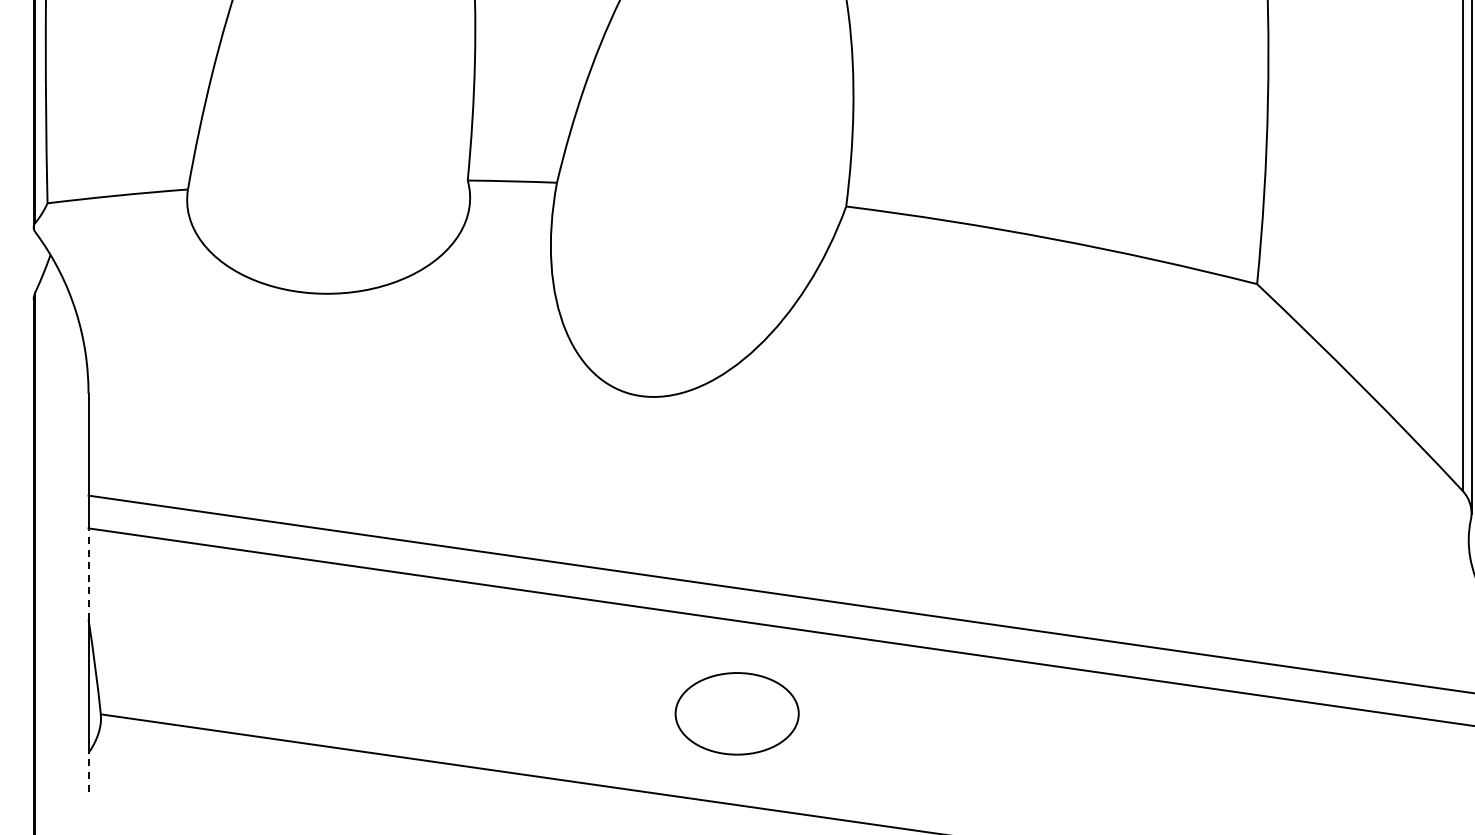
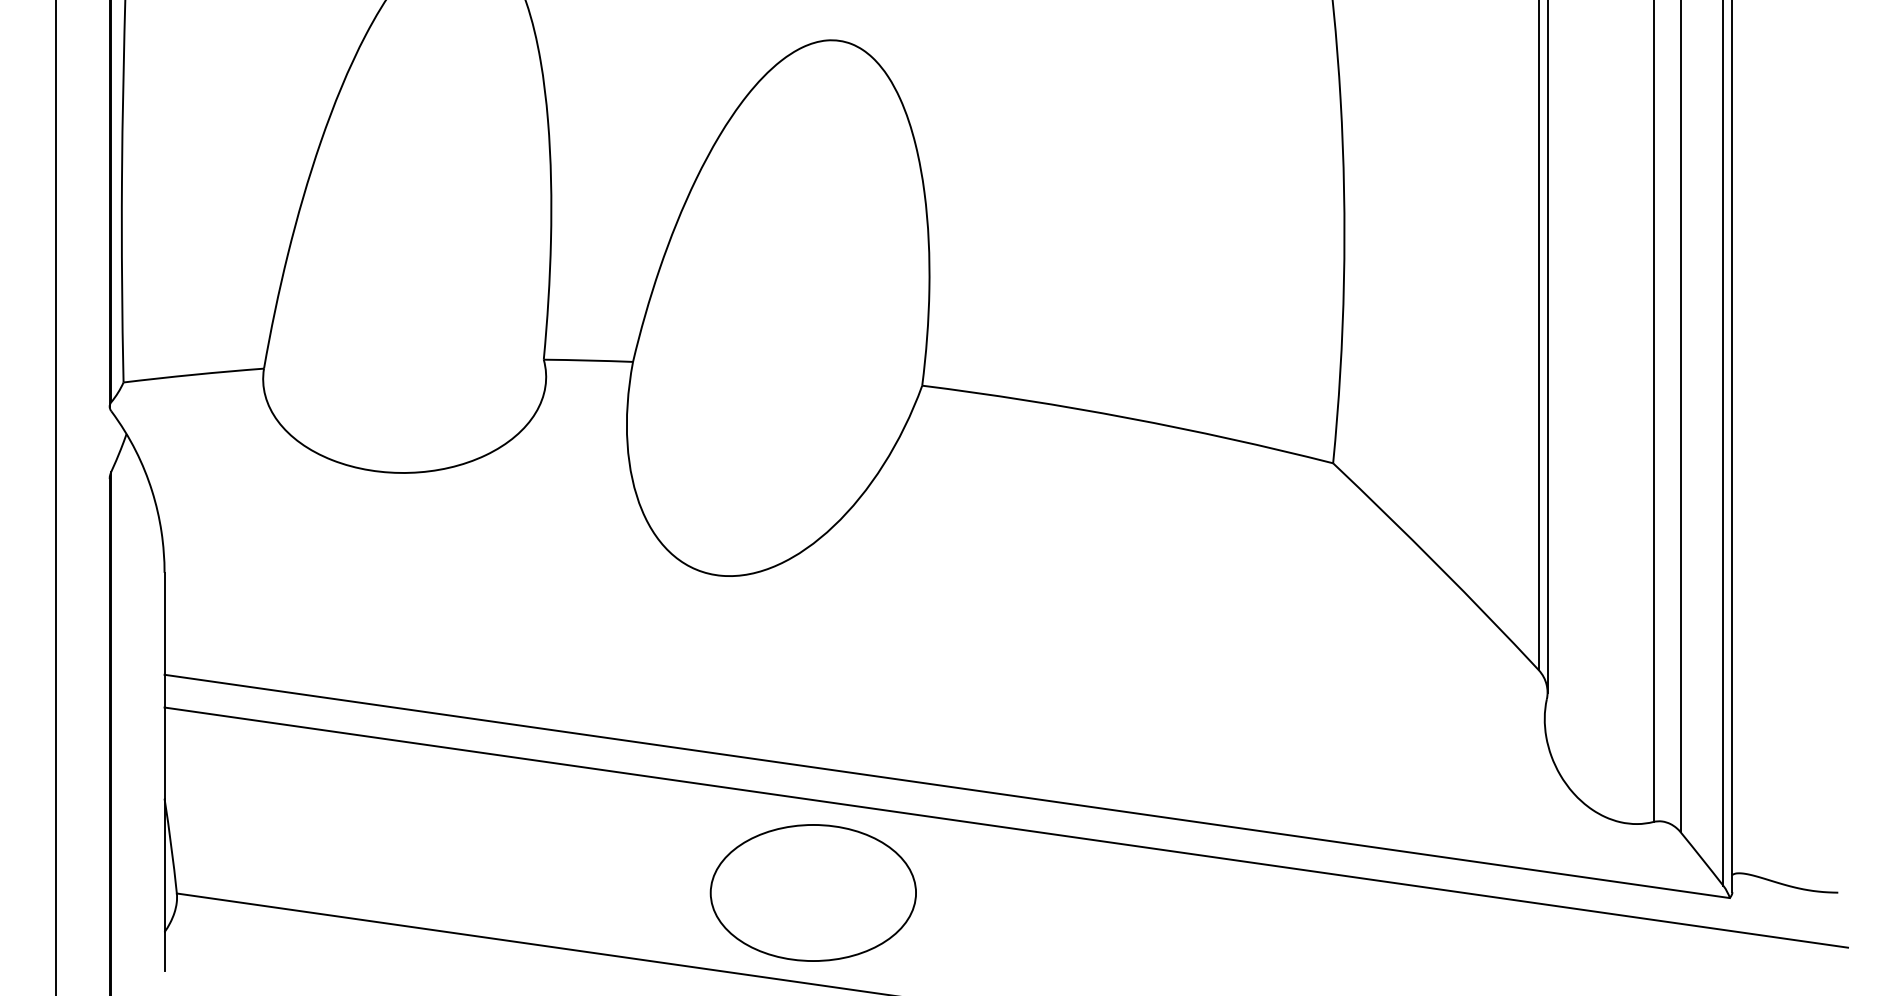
line: (88, 574) -> (164, 753), dashed -> solid
part: (736, 713) -> (812, 892), size x1.67
line: (88, 772) -> (164, 951), dashed -> solid

